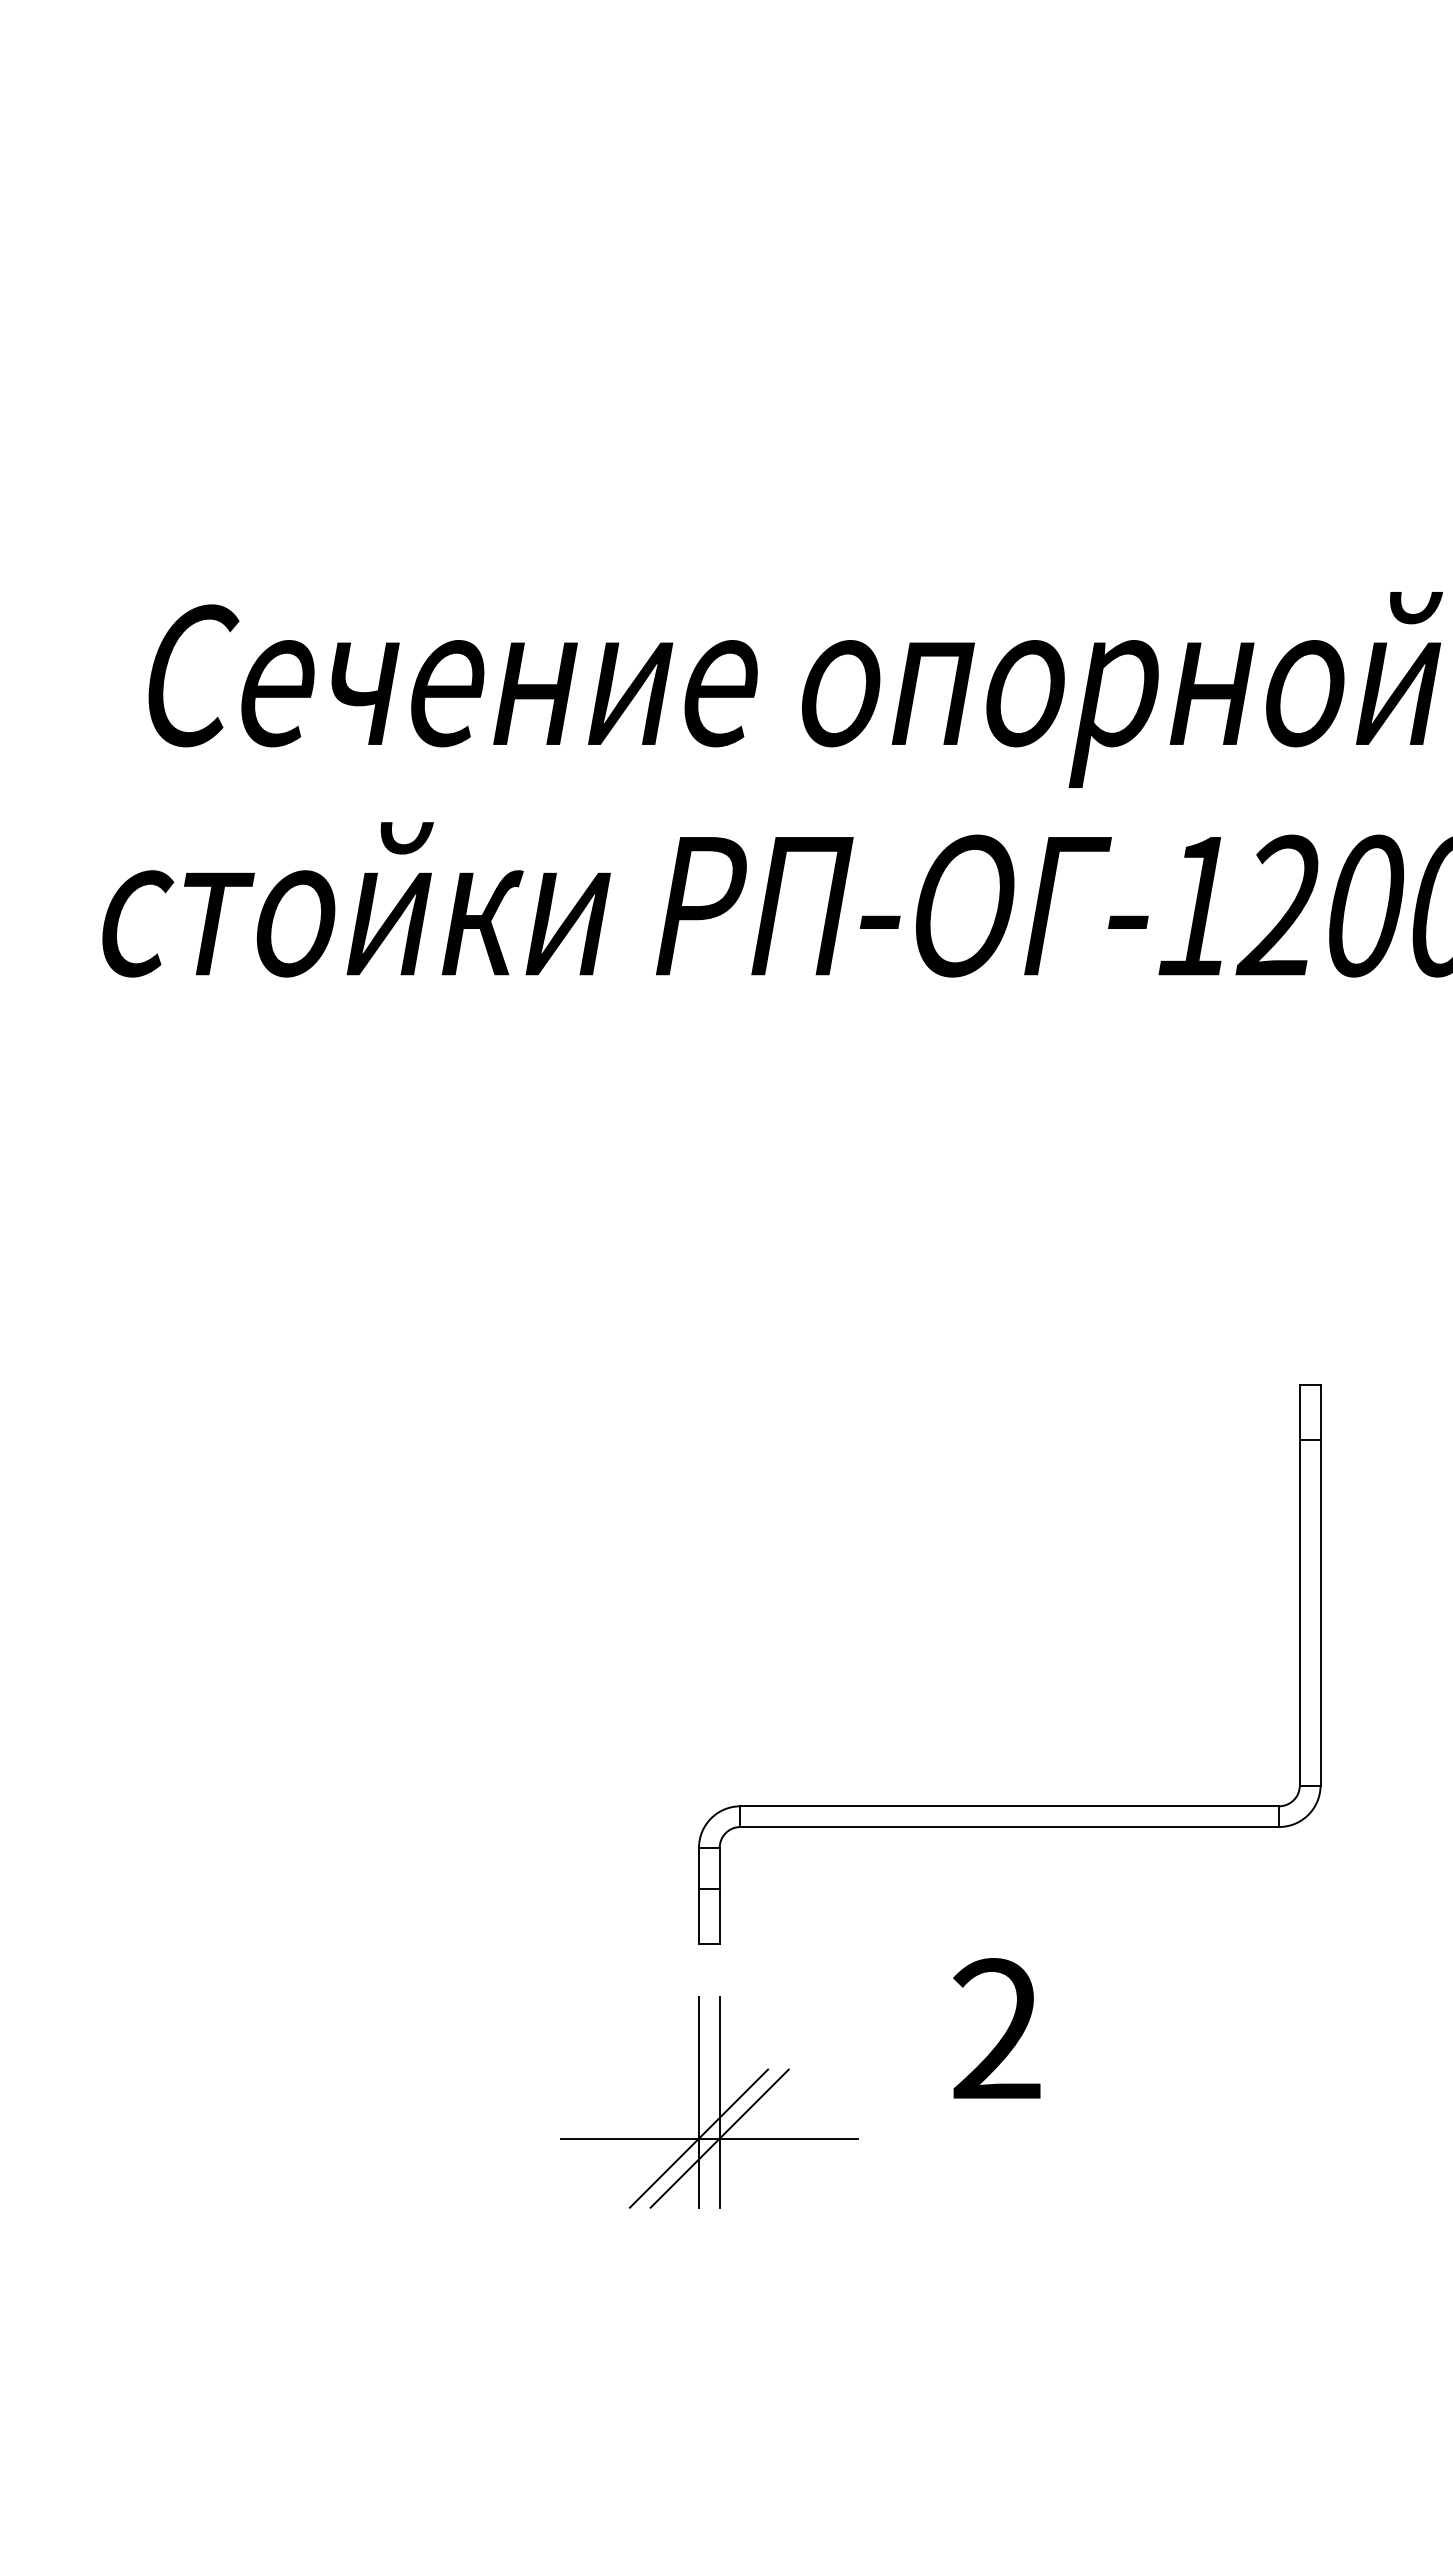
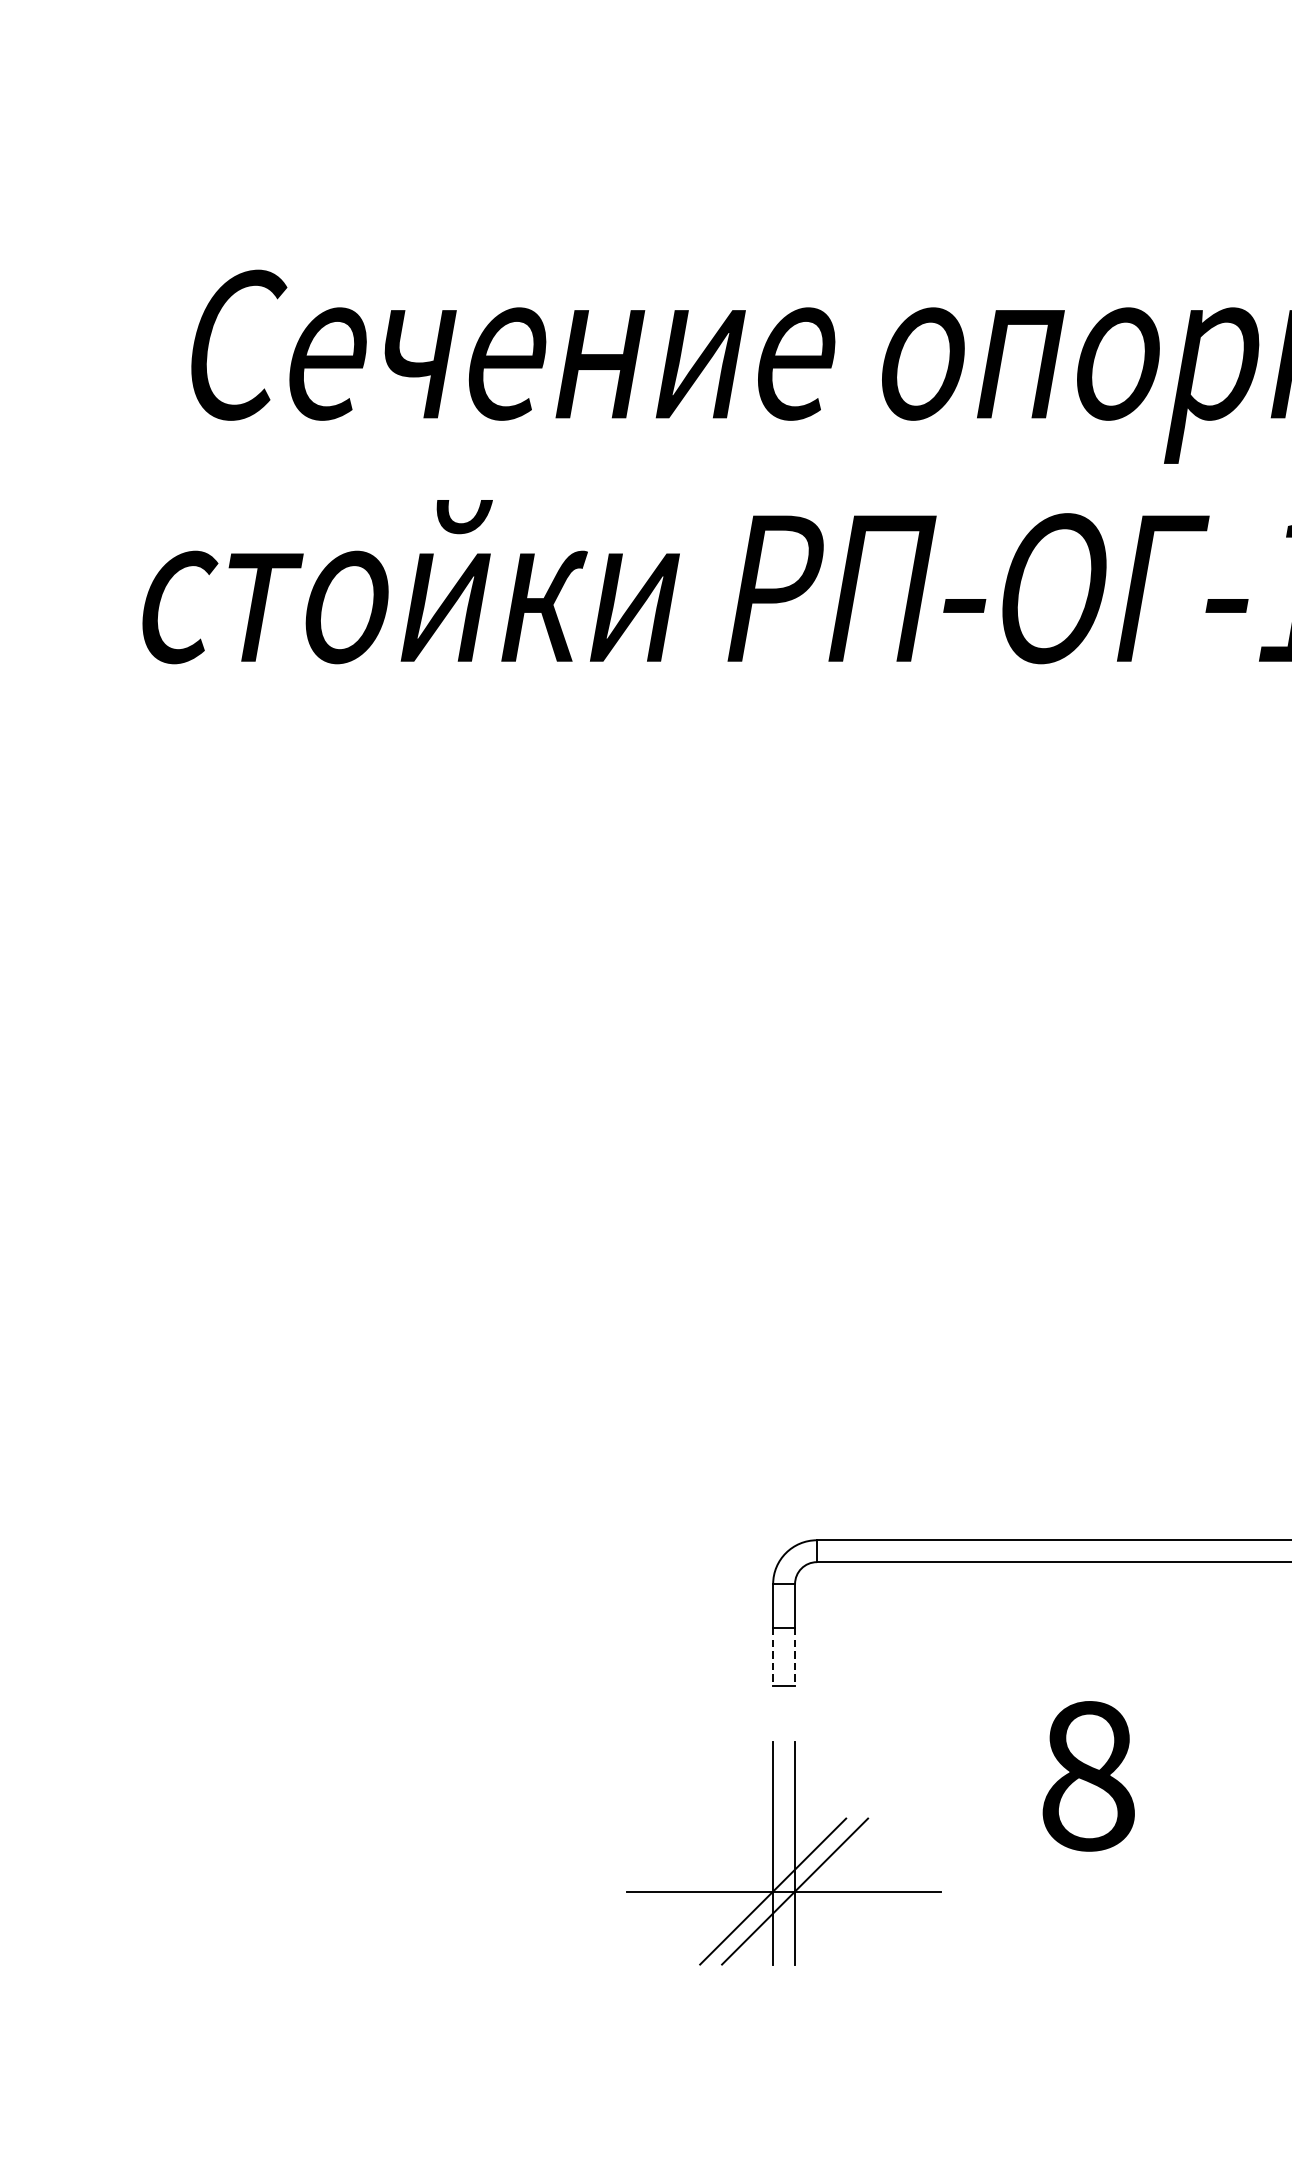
line: (699, 1916) -> (773, 1656), solid -> dashed
line: (719, 1916) -> (794, 1656), solid -> dashed
text: (997, 2029) -> (1088, 1776), 2 -> 8

